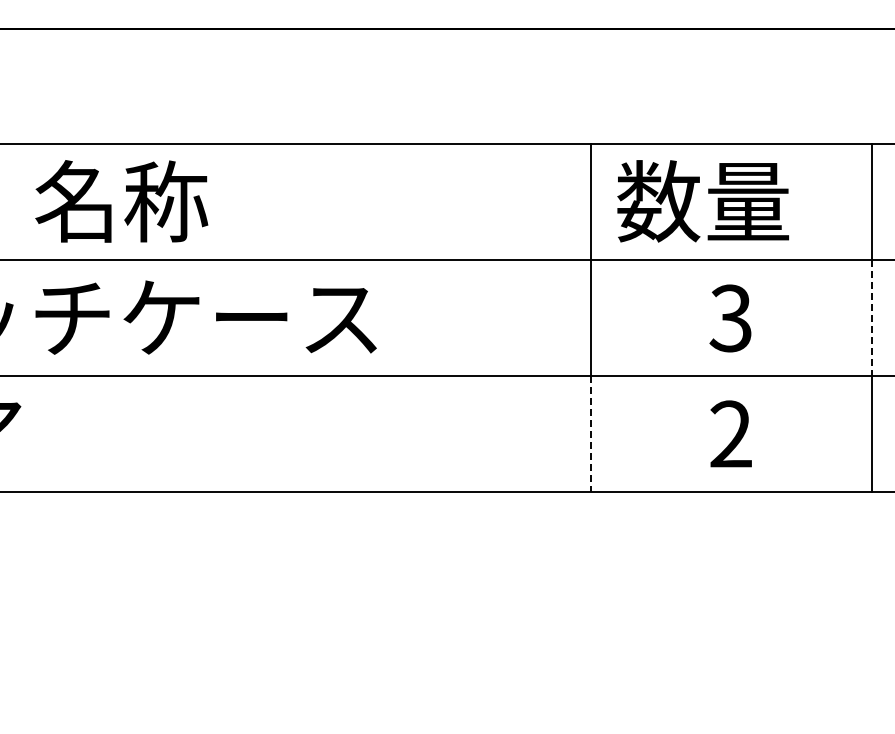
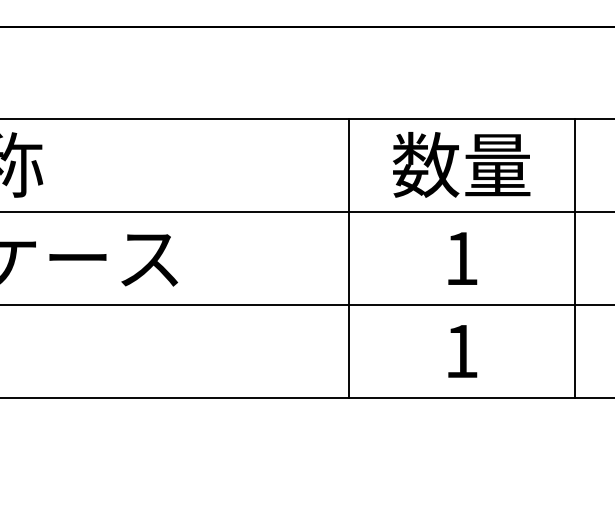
text: (702, 201) -> (461, 165), moved
text: (730, 318) -> (461, 258), 3 -> 1
line: (872, 318) -> (574, 258), dashed -> solid
text: (730, 433) -> (461, 350), 2 -> 1
line: (590, 434) -> (349, 351), dashed -> solid

